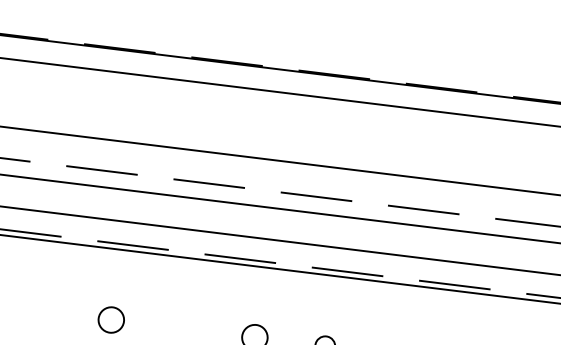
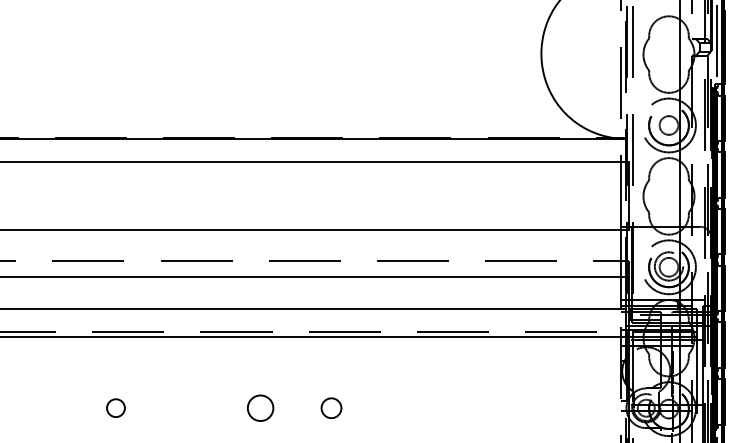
circle: (110, 319) -> (115, 407), size x0.7

